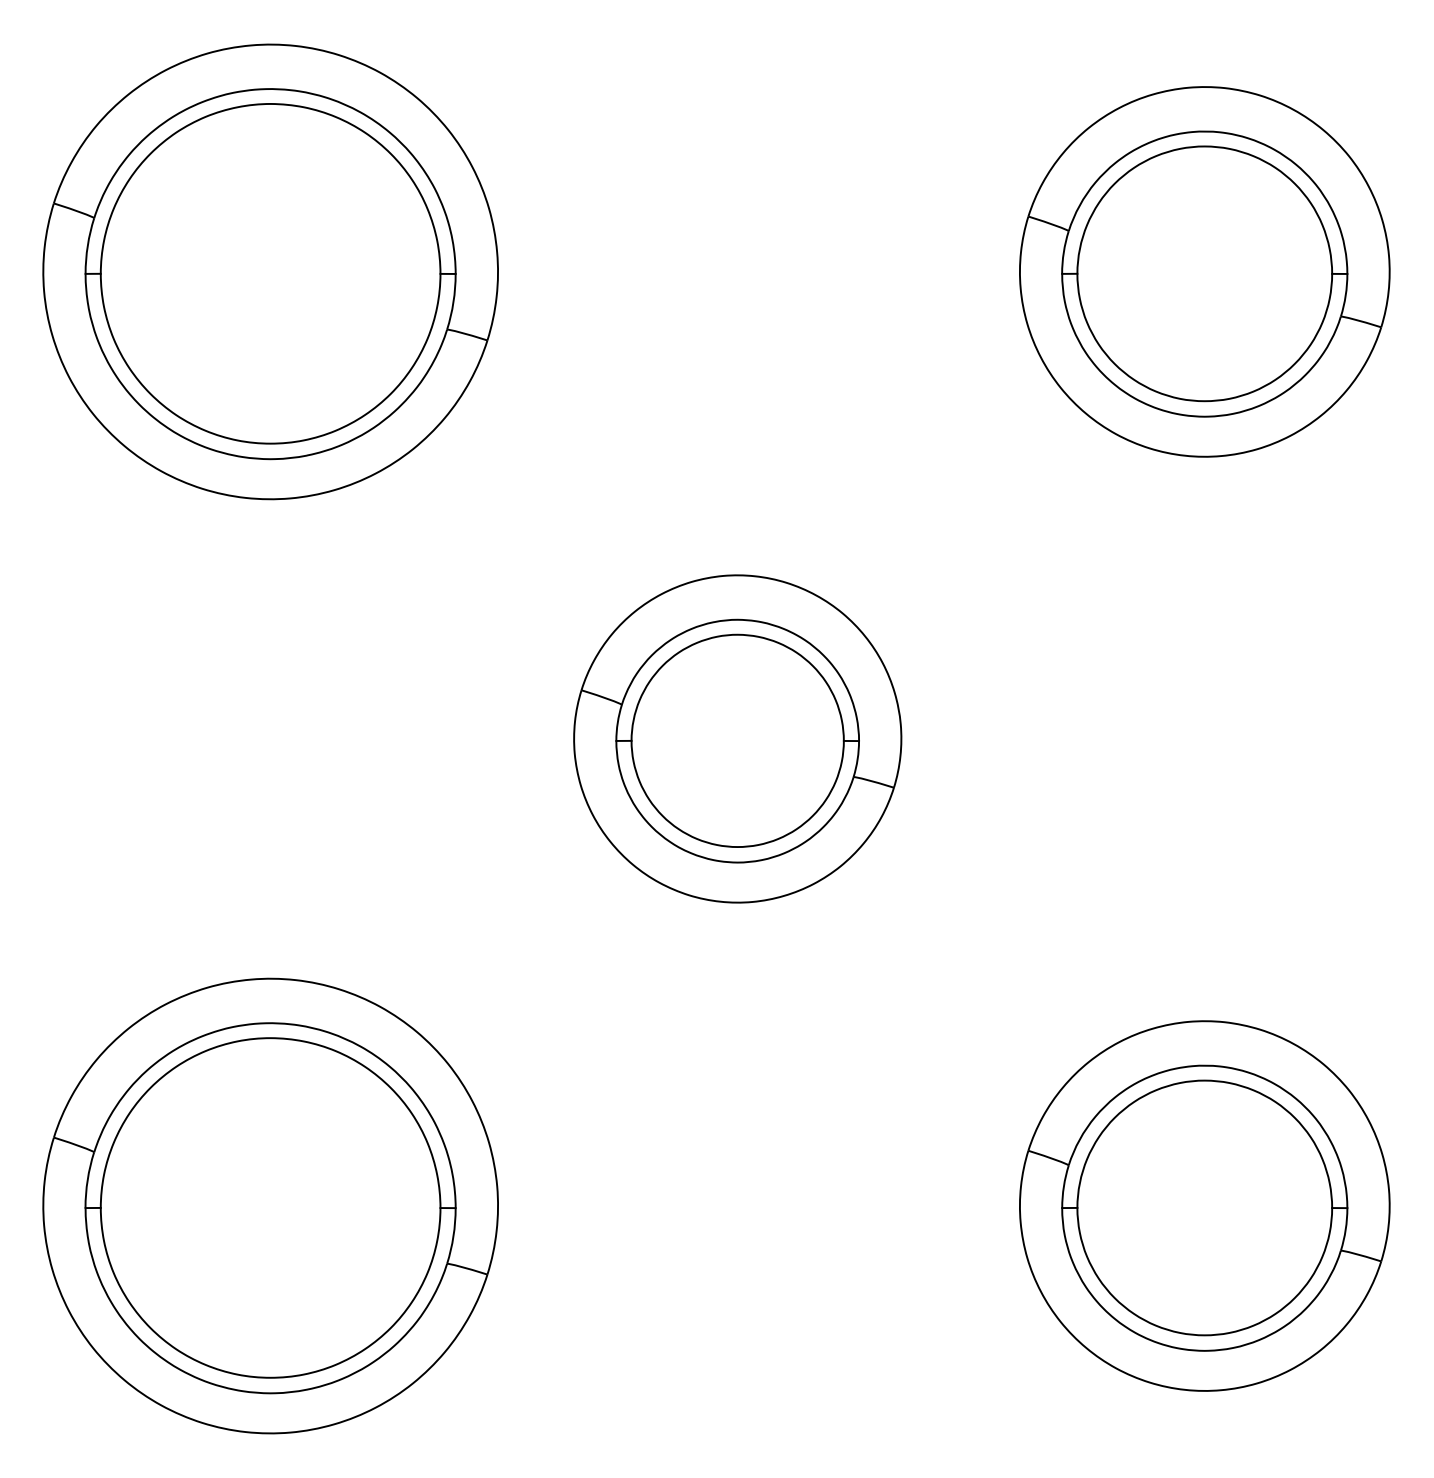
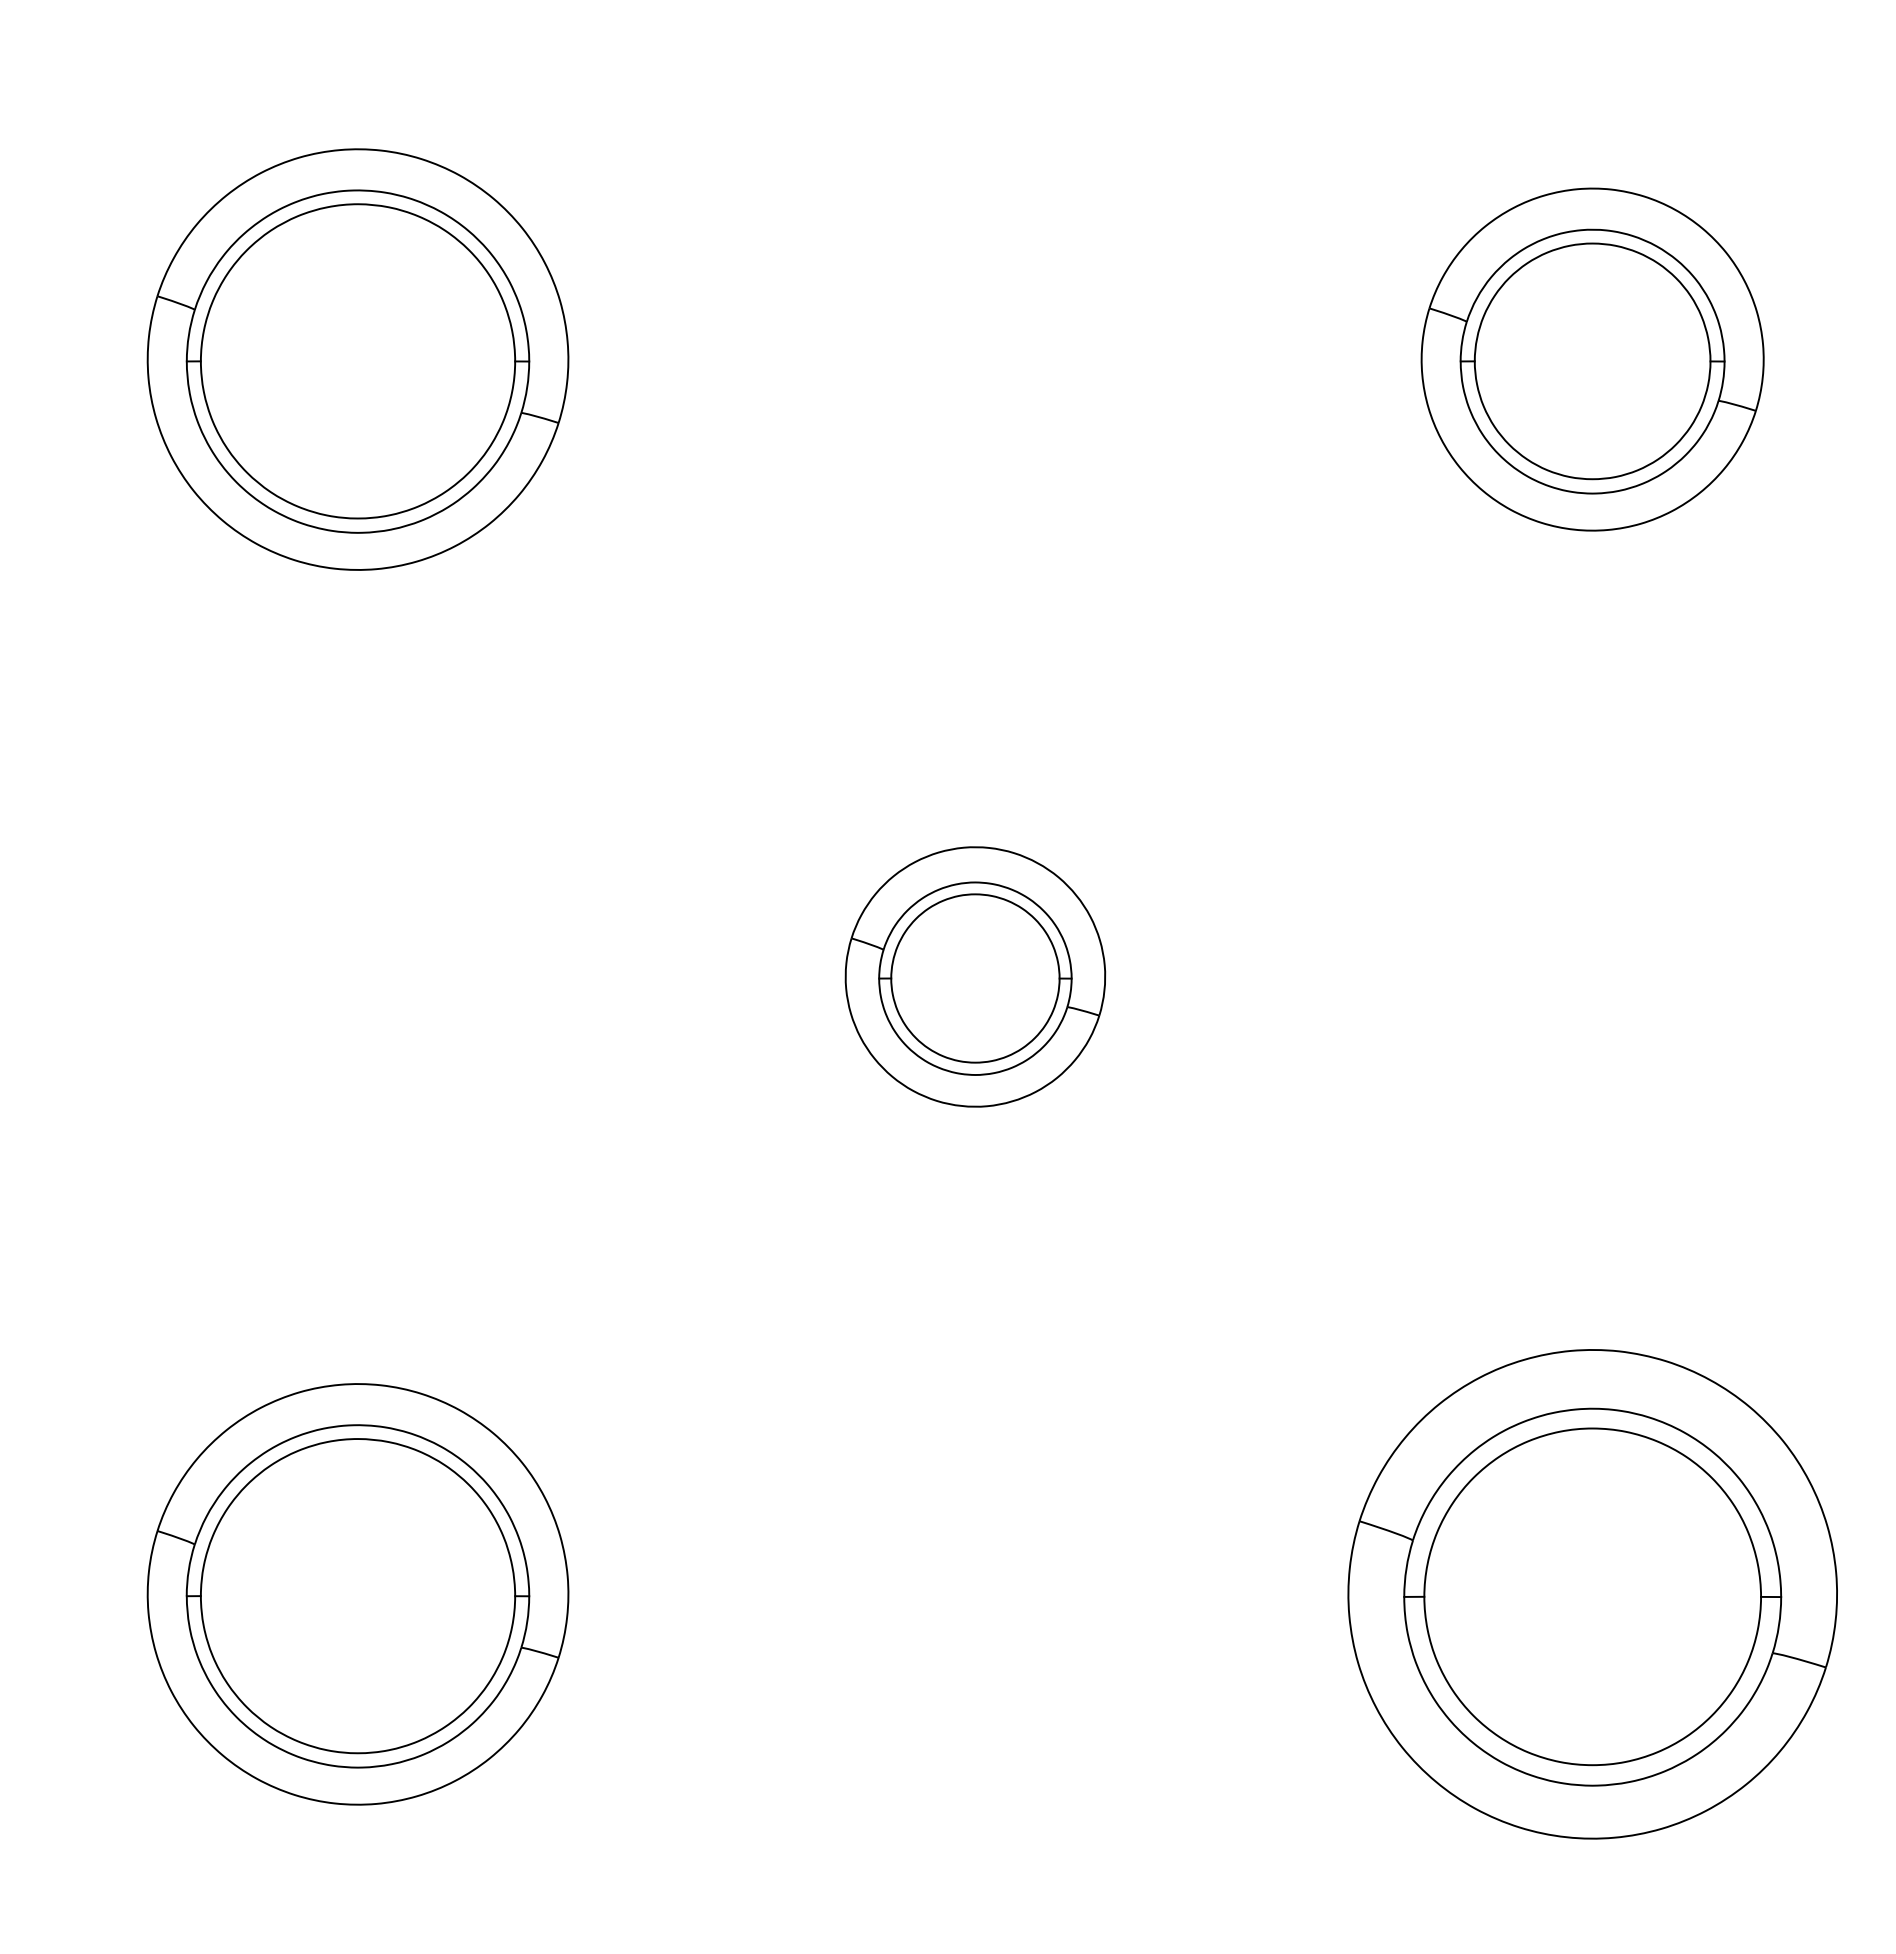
part: (270, 271) -> (357, 359), size x0.7
part: (1204, 271) -> (1592, 359), size x0.7
part: (737, 738) -> (975, 976), size x0.6
part: (270, 1206) -> (357, 1594), size x0.7

